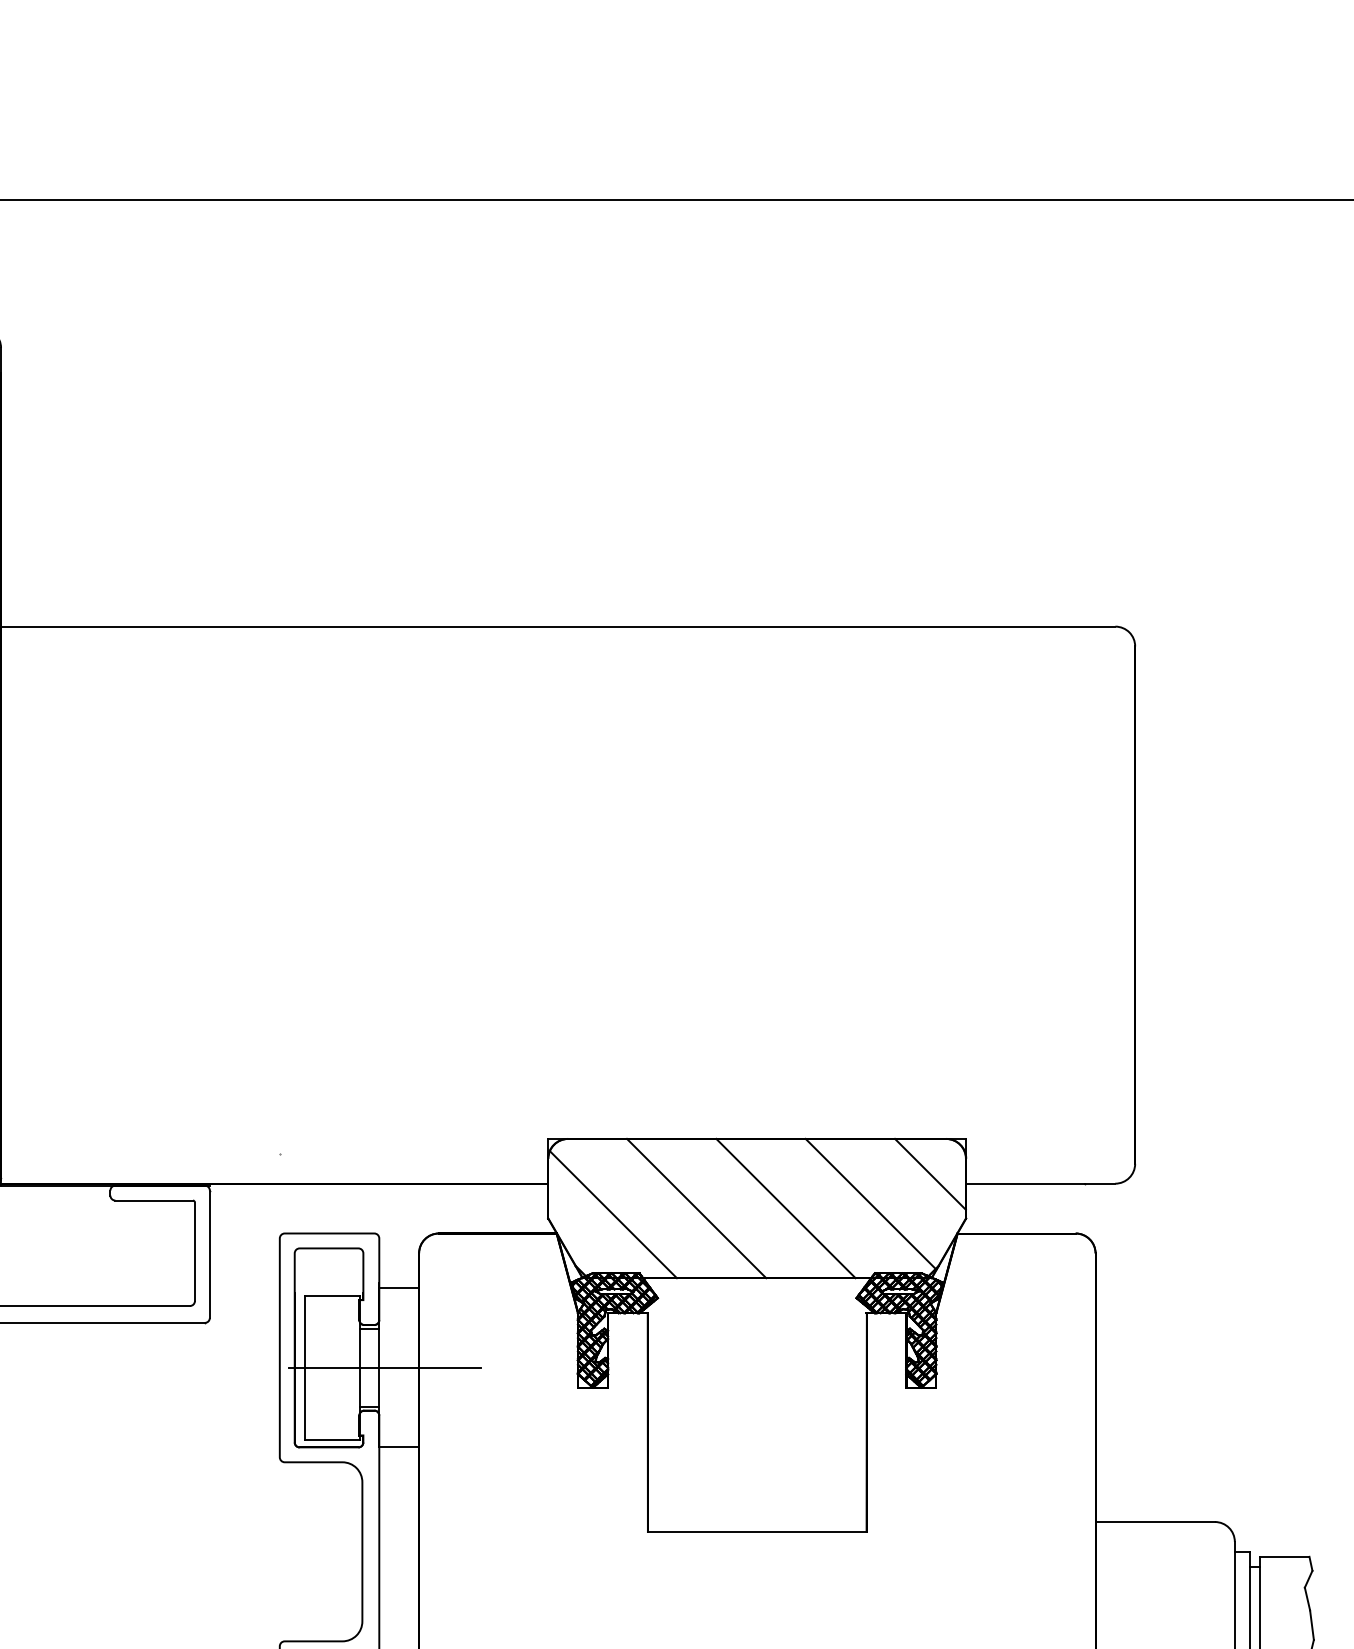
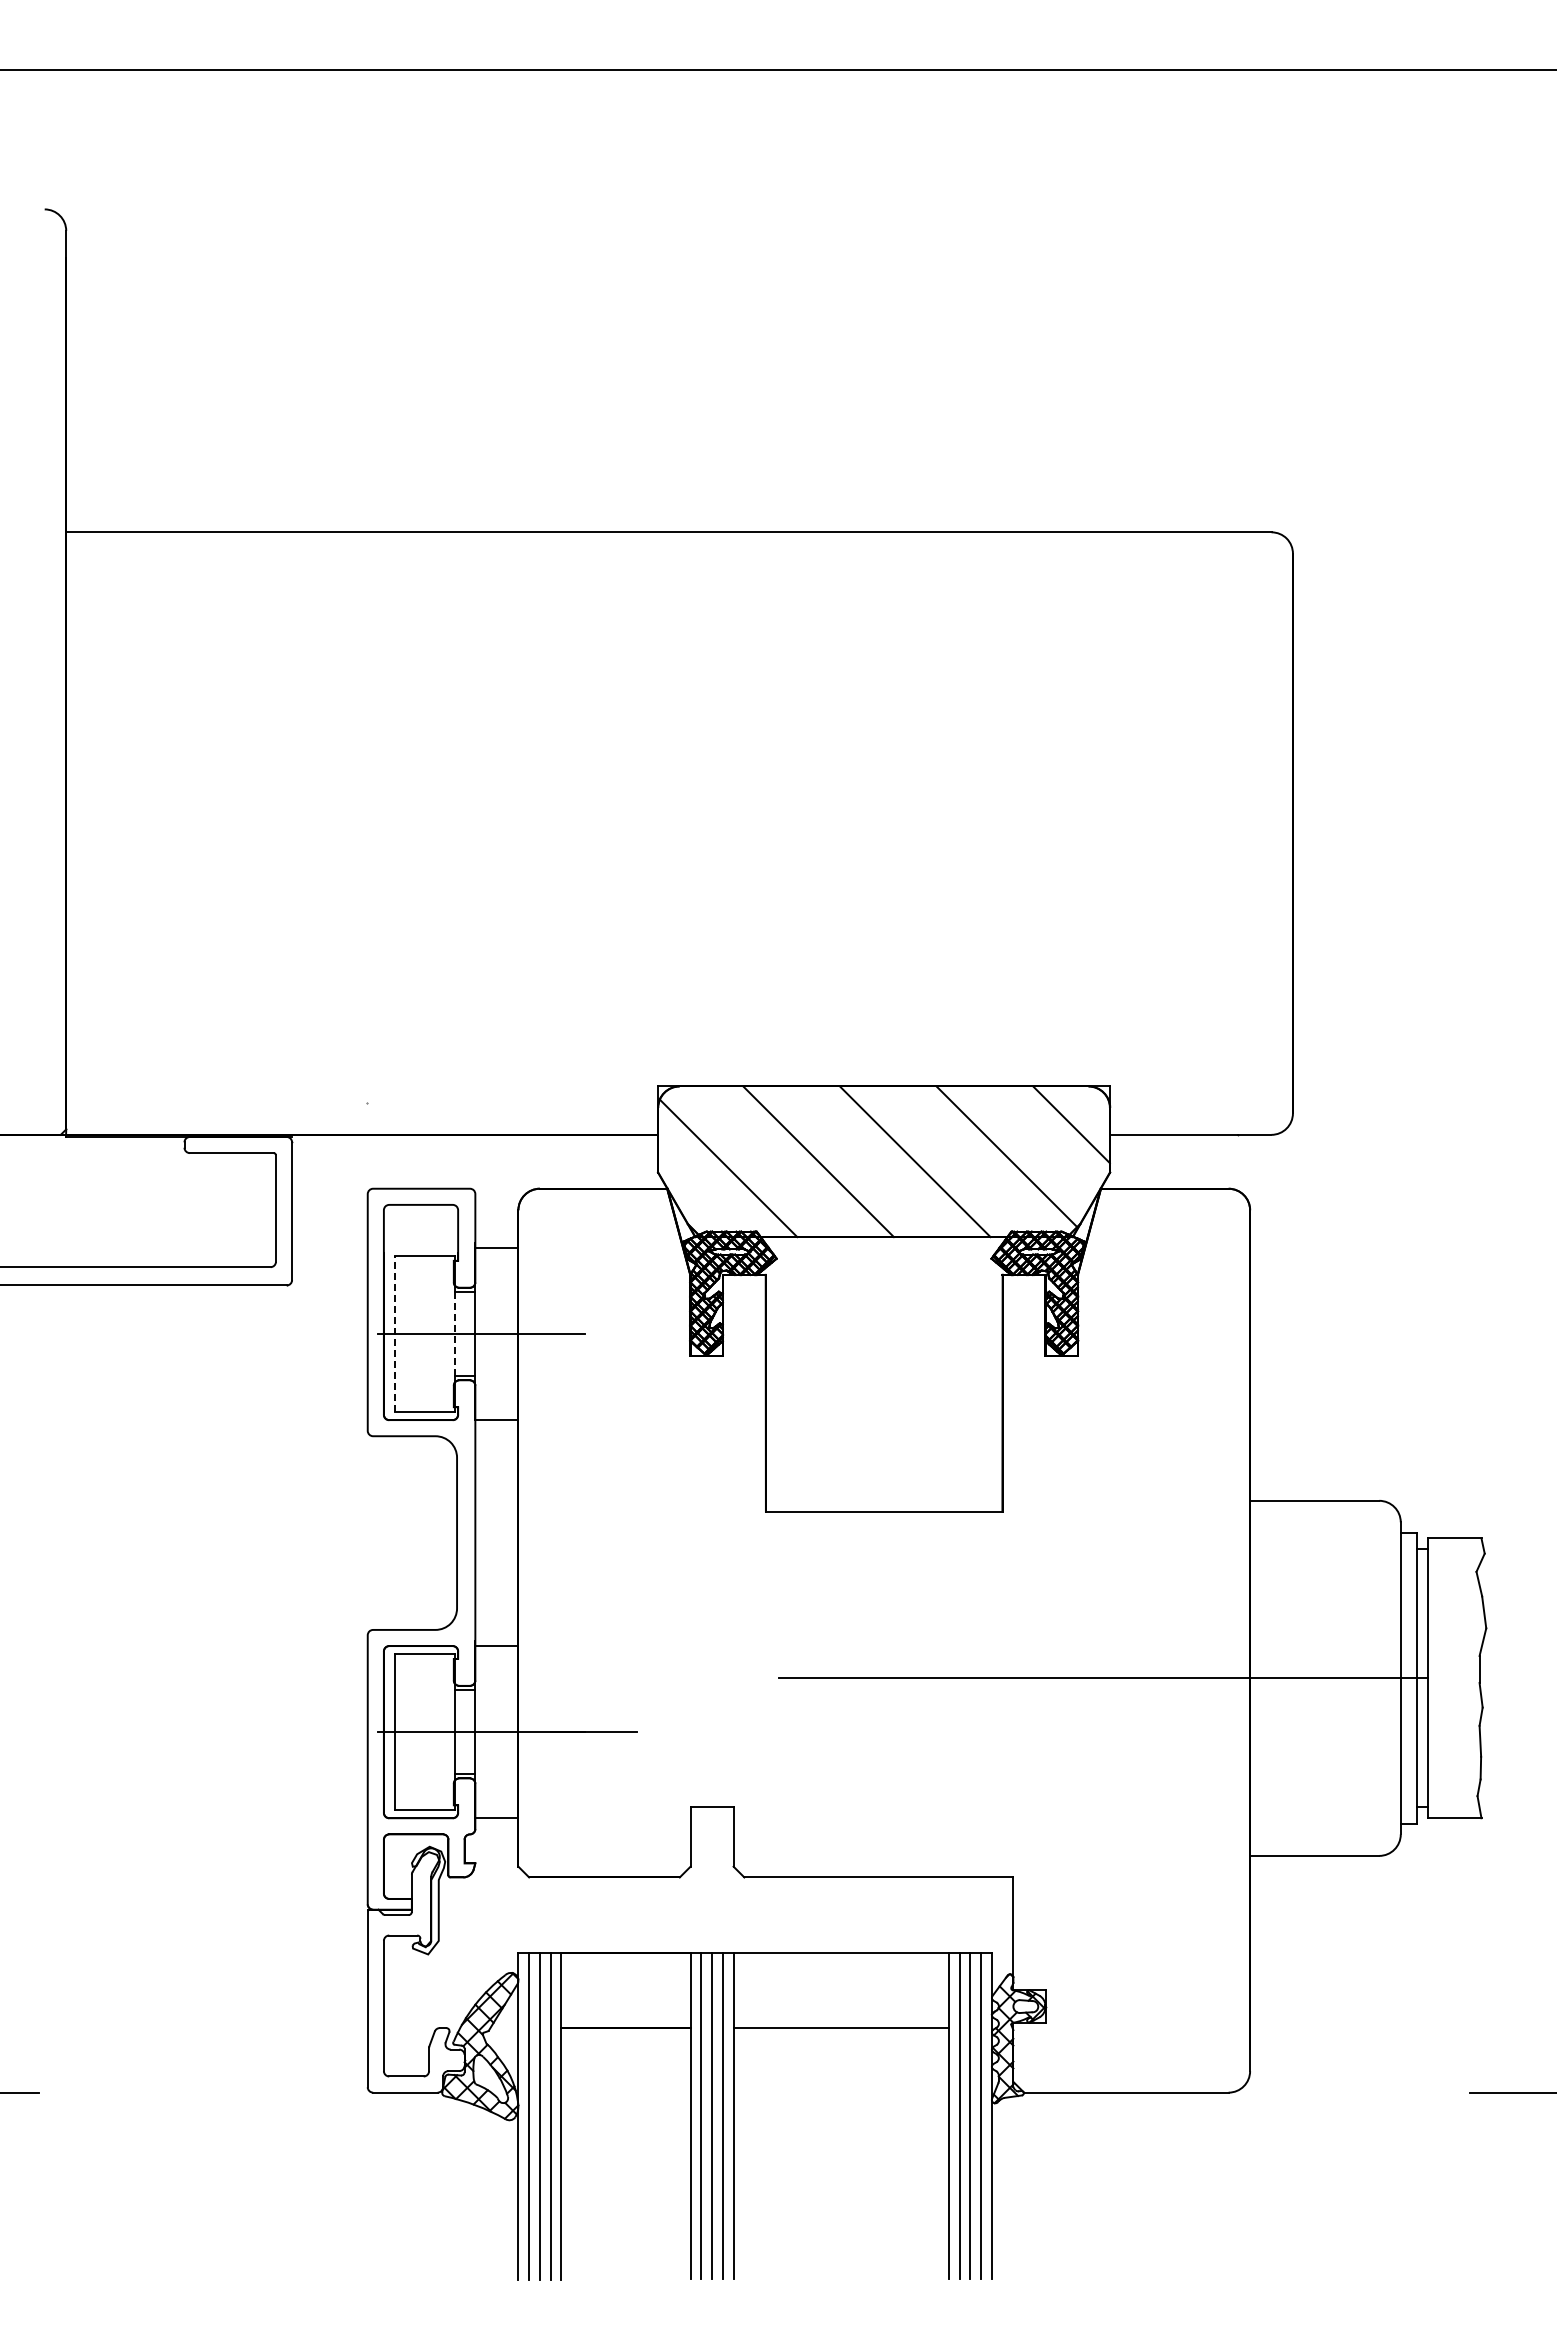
line: (304, 1367) -> (394, 1333), solid -> dashed
line: (360, 1368) -> (454, 1334), solid -> dashed

